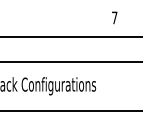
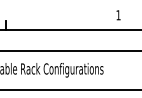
text: (114, 18) -> (118, 15), 7 -> 1

